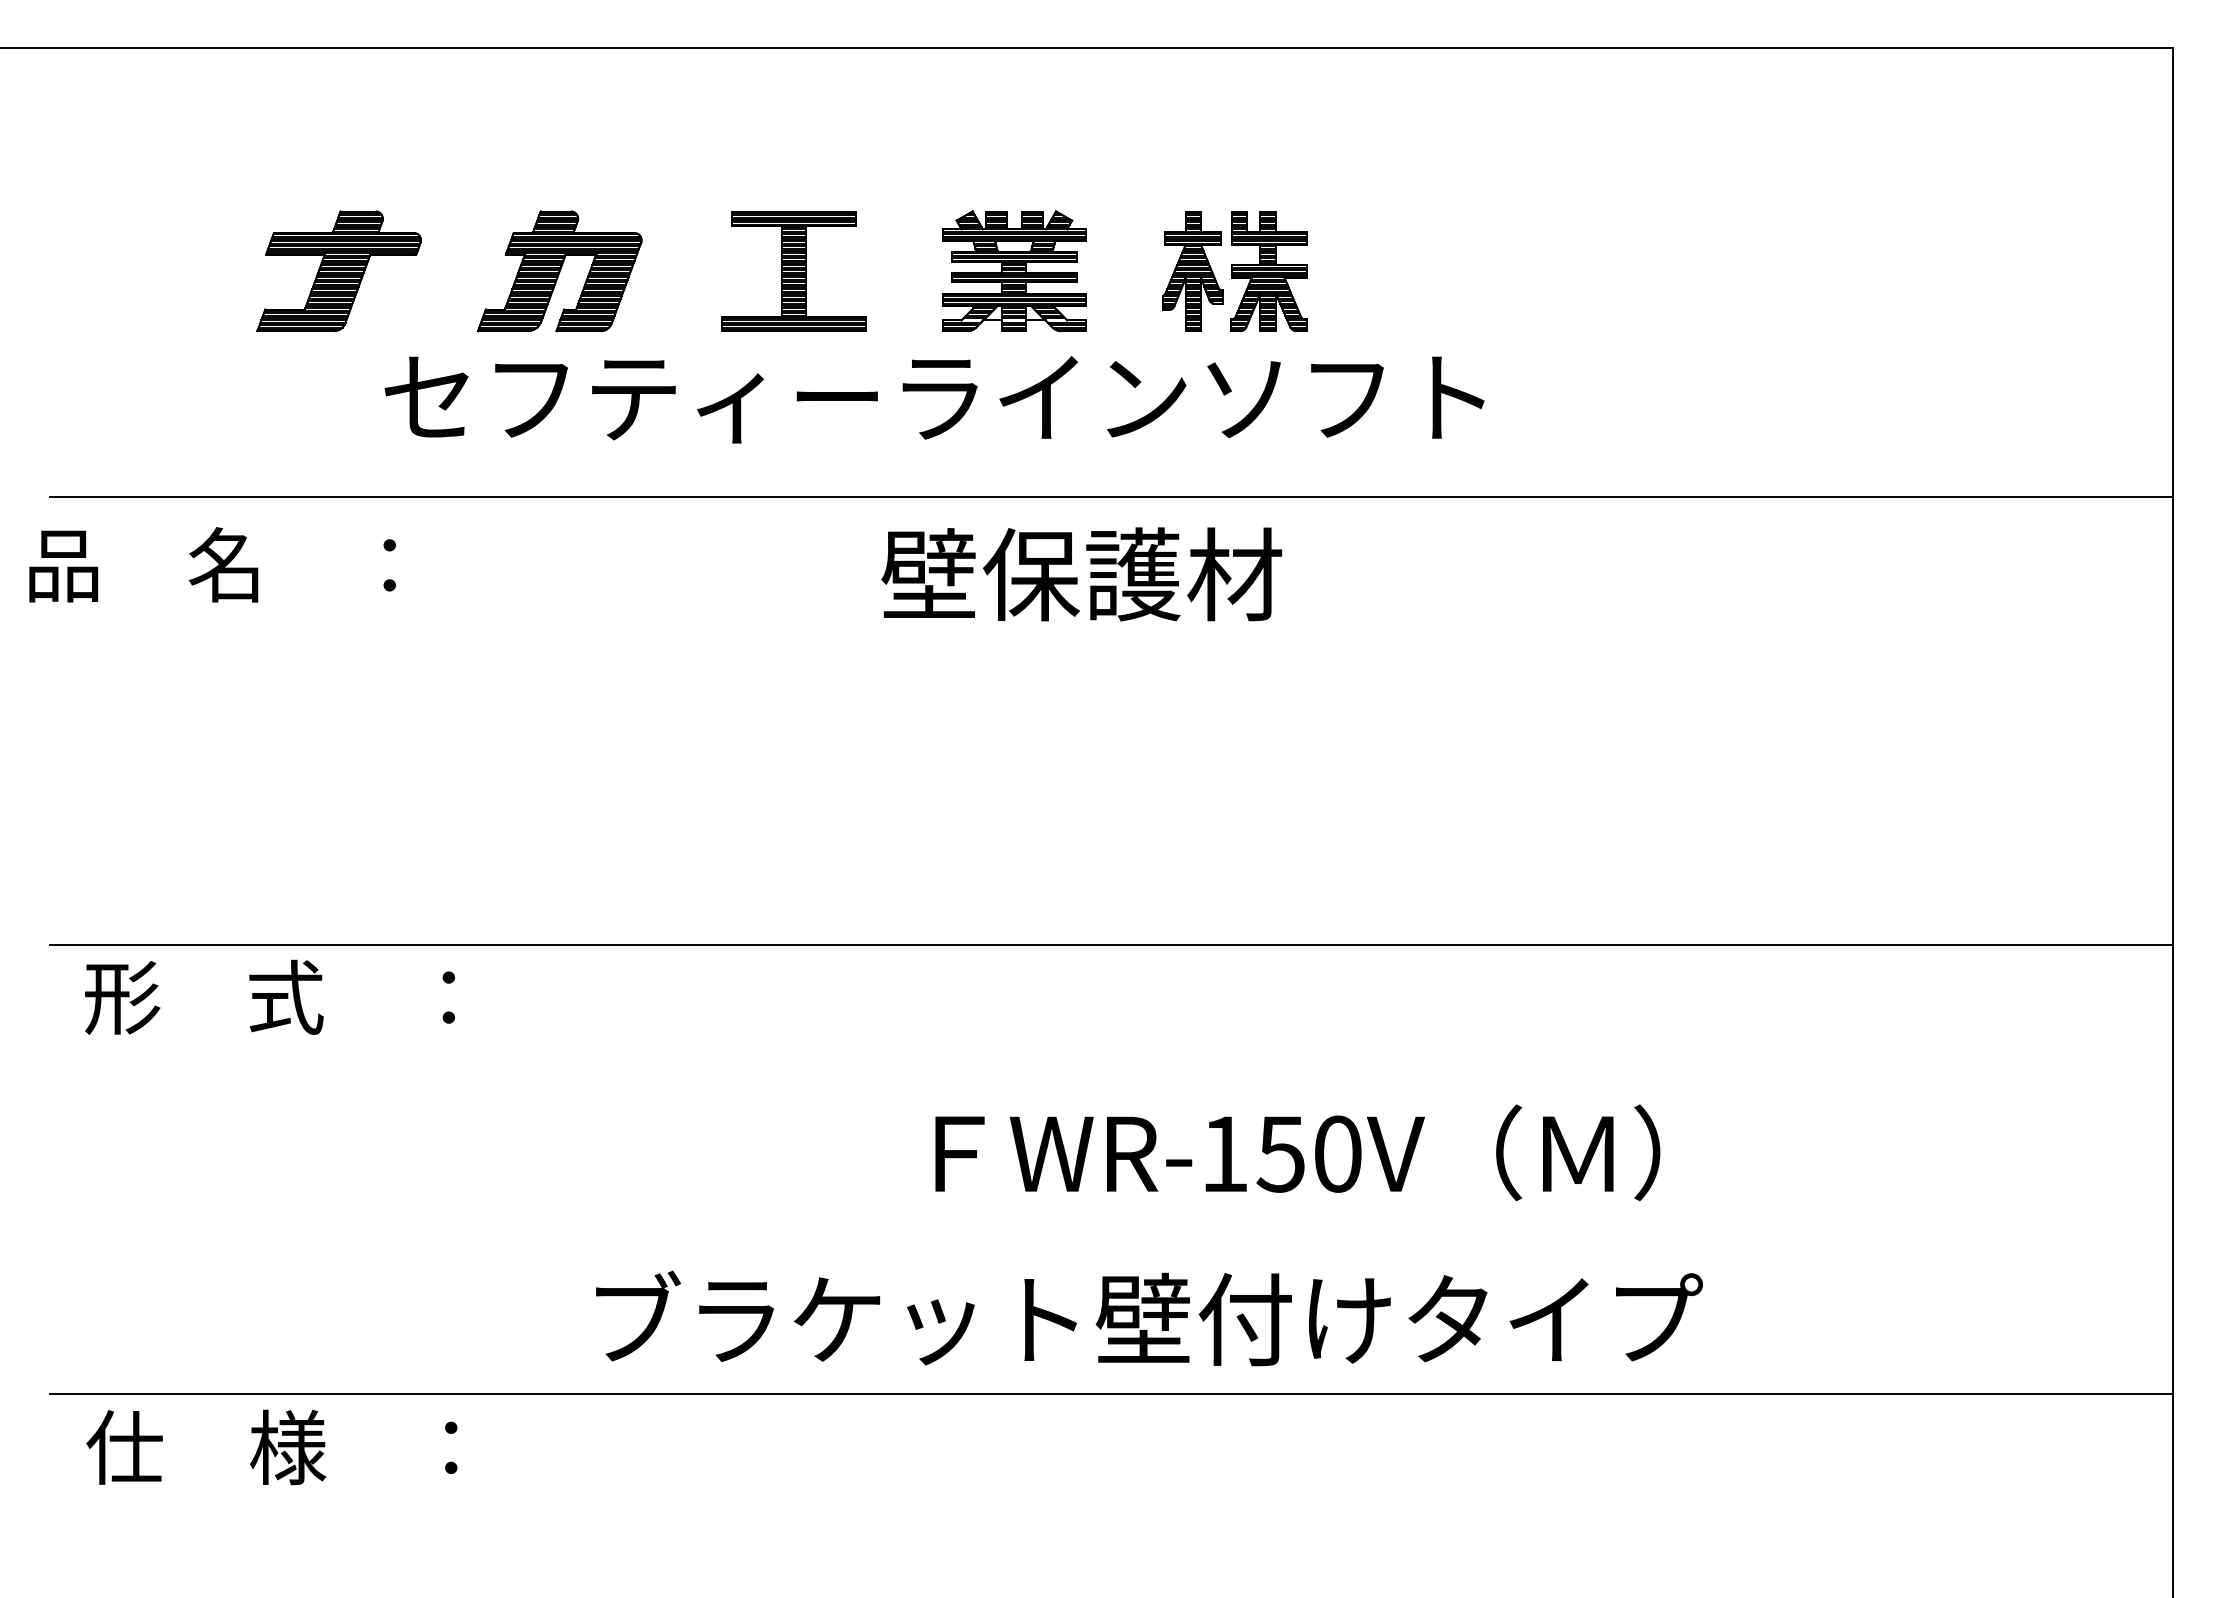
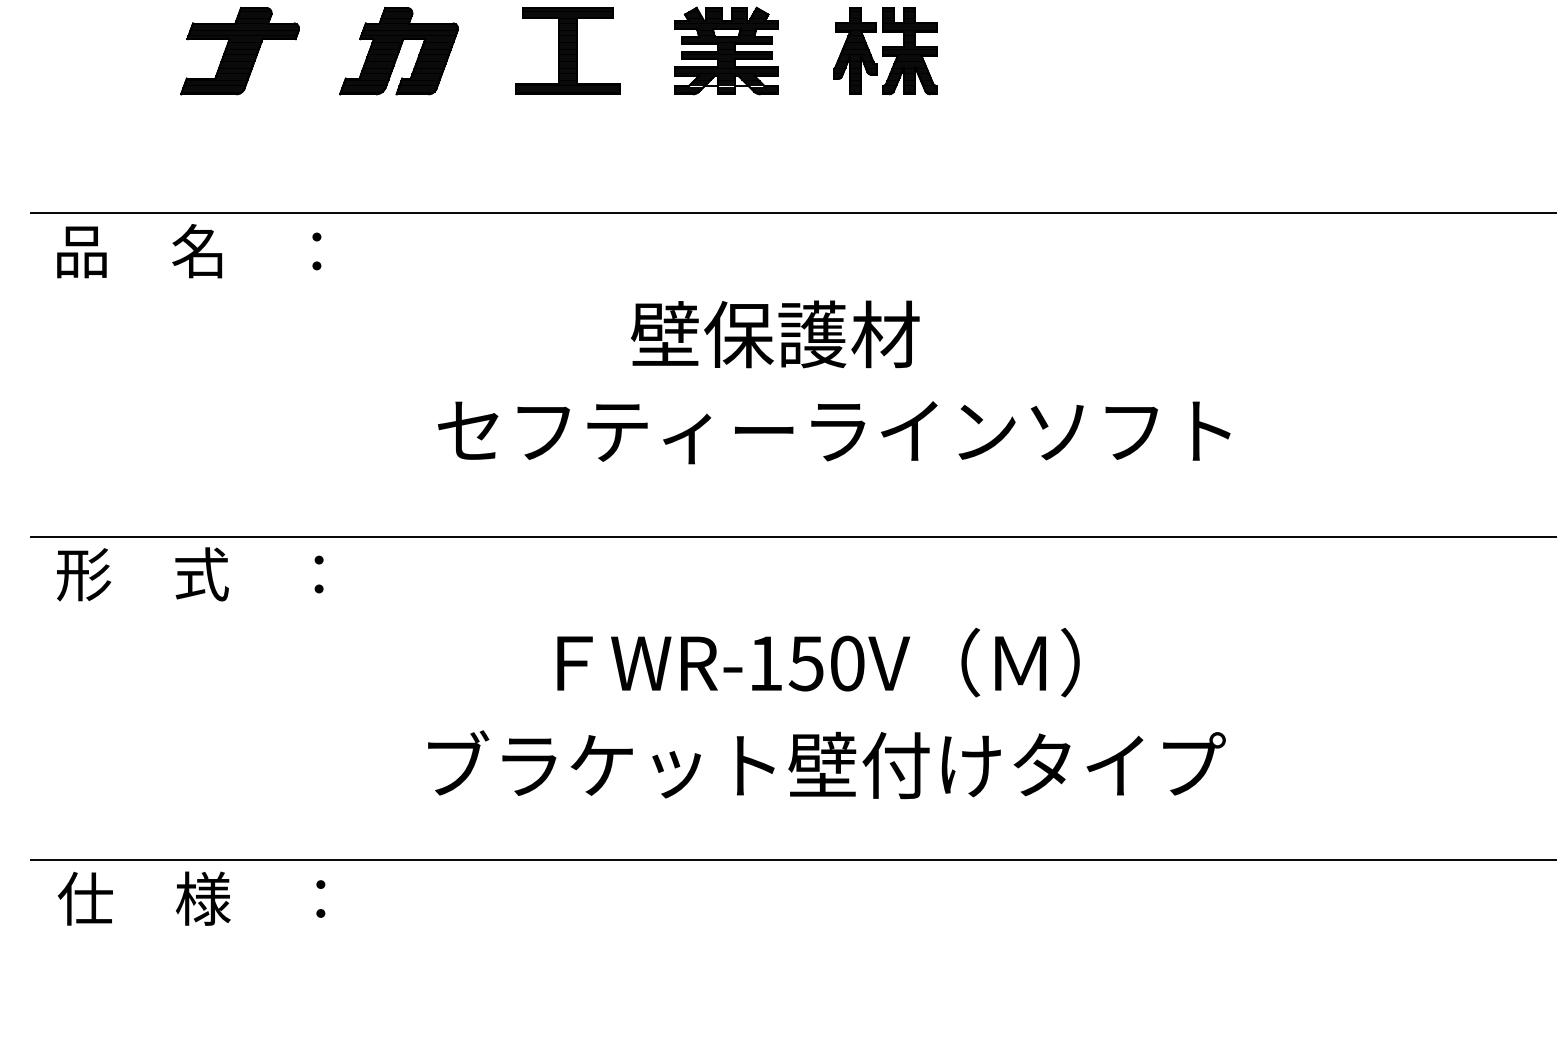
text: (934, 399) -> (834, 432), moved
text: (212, 564) -> (189, 250), moved
text: (1081, 574) -> (775, 334), moved
text: (1297, 1152) -> (818, 662), moved
text: (1149, 1318) -> (826, 764), moved

